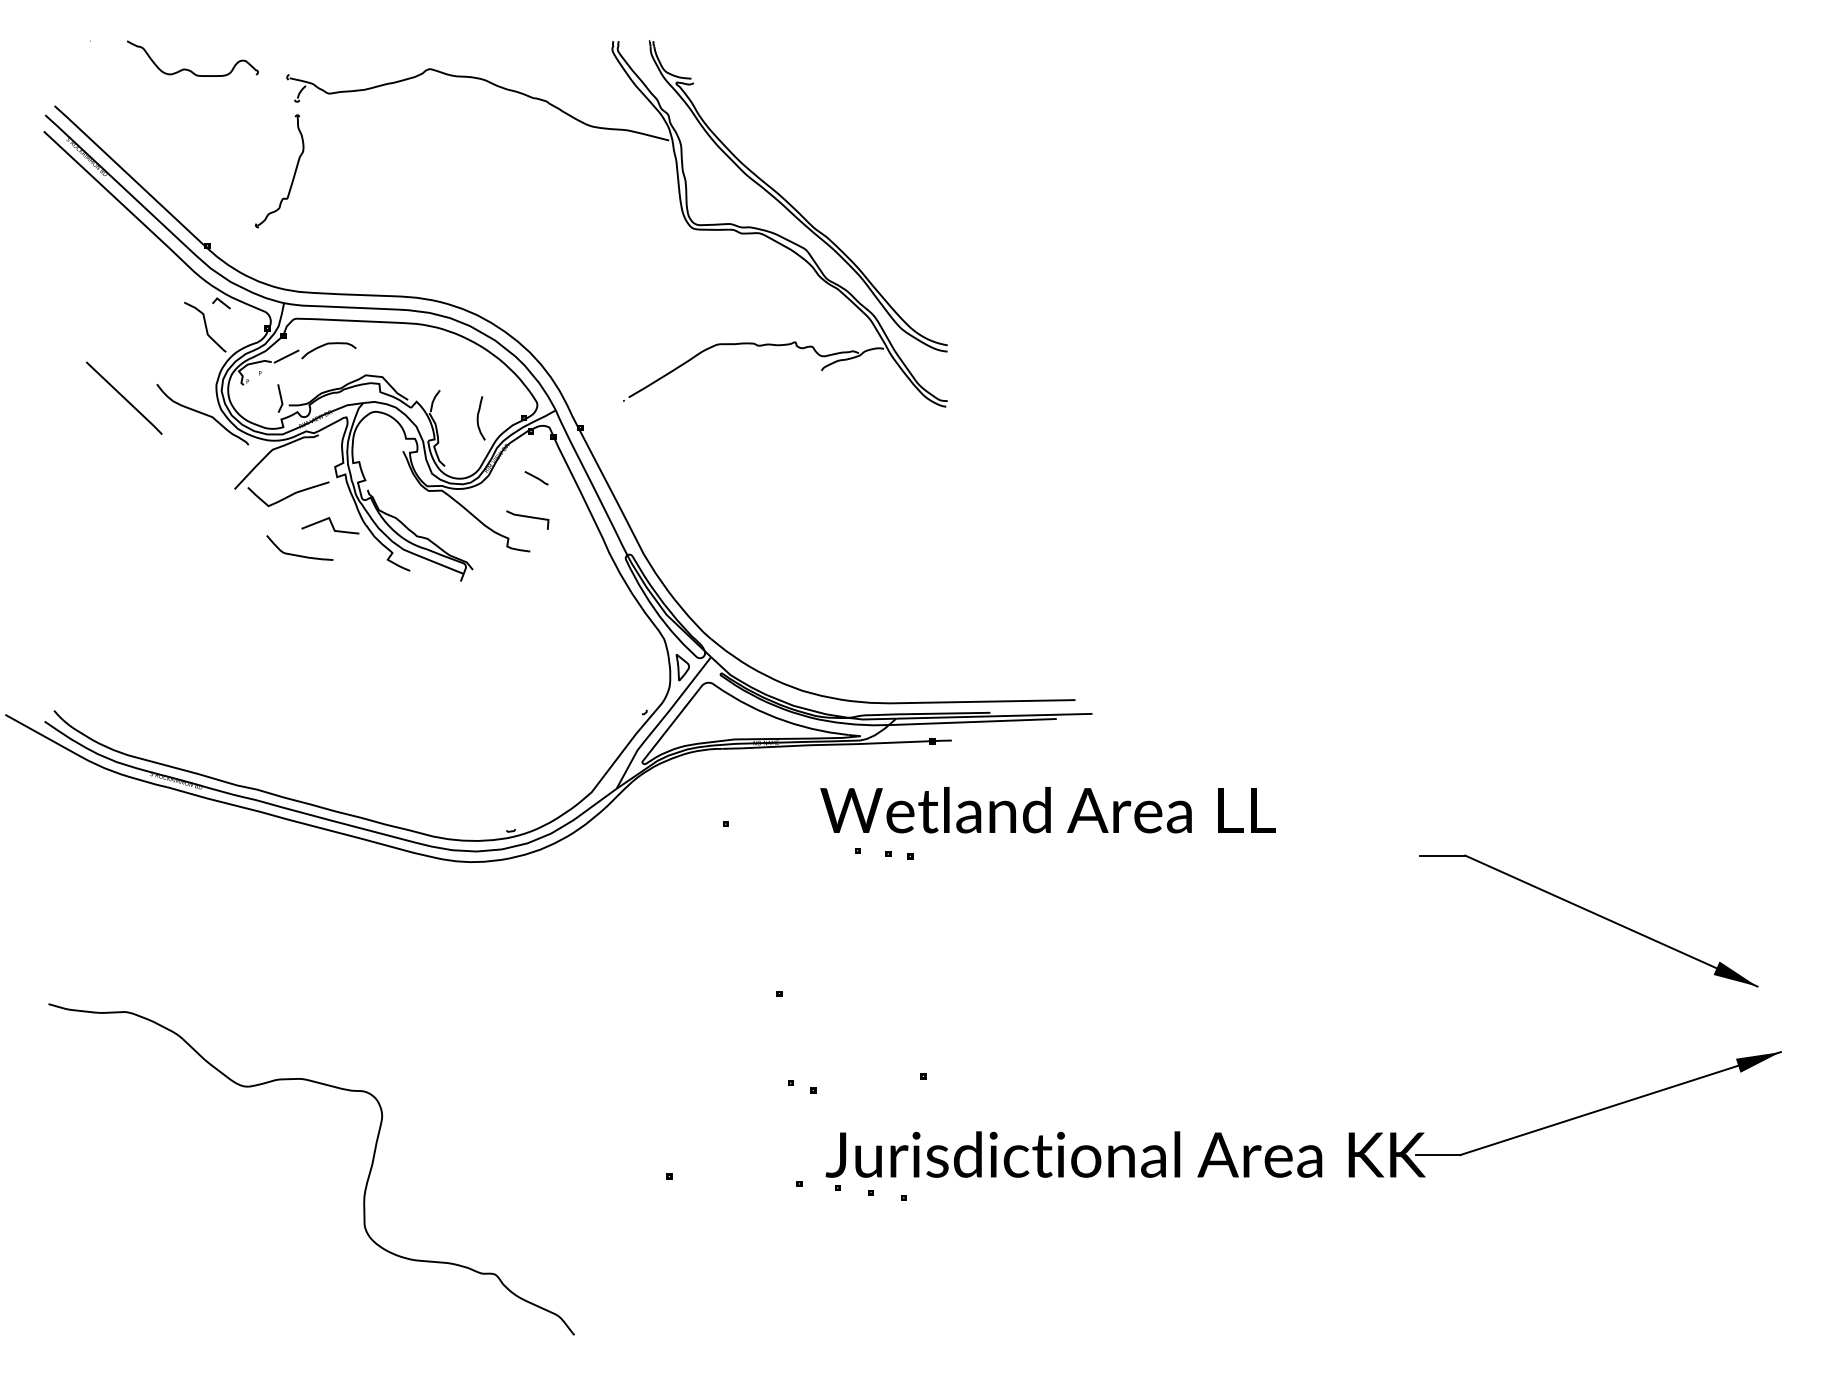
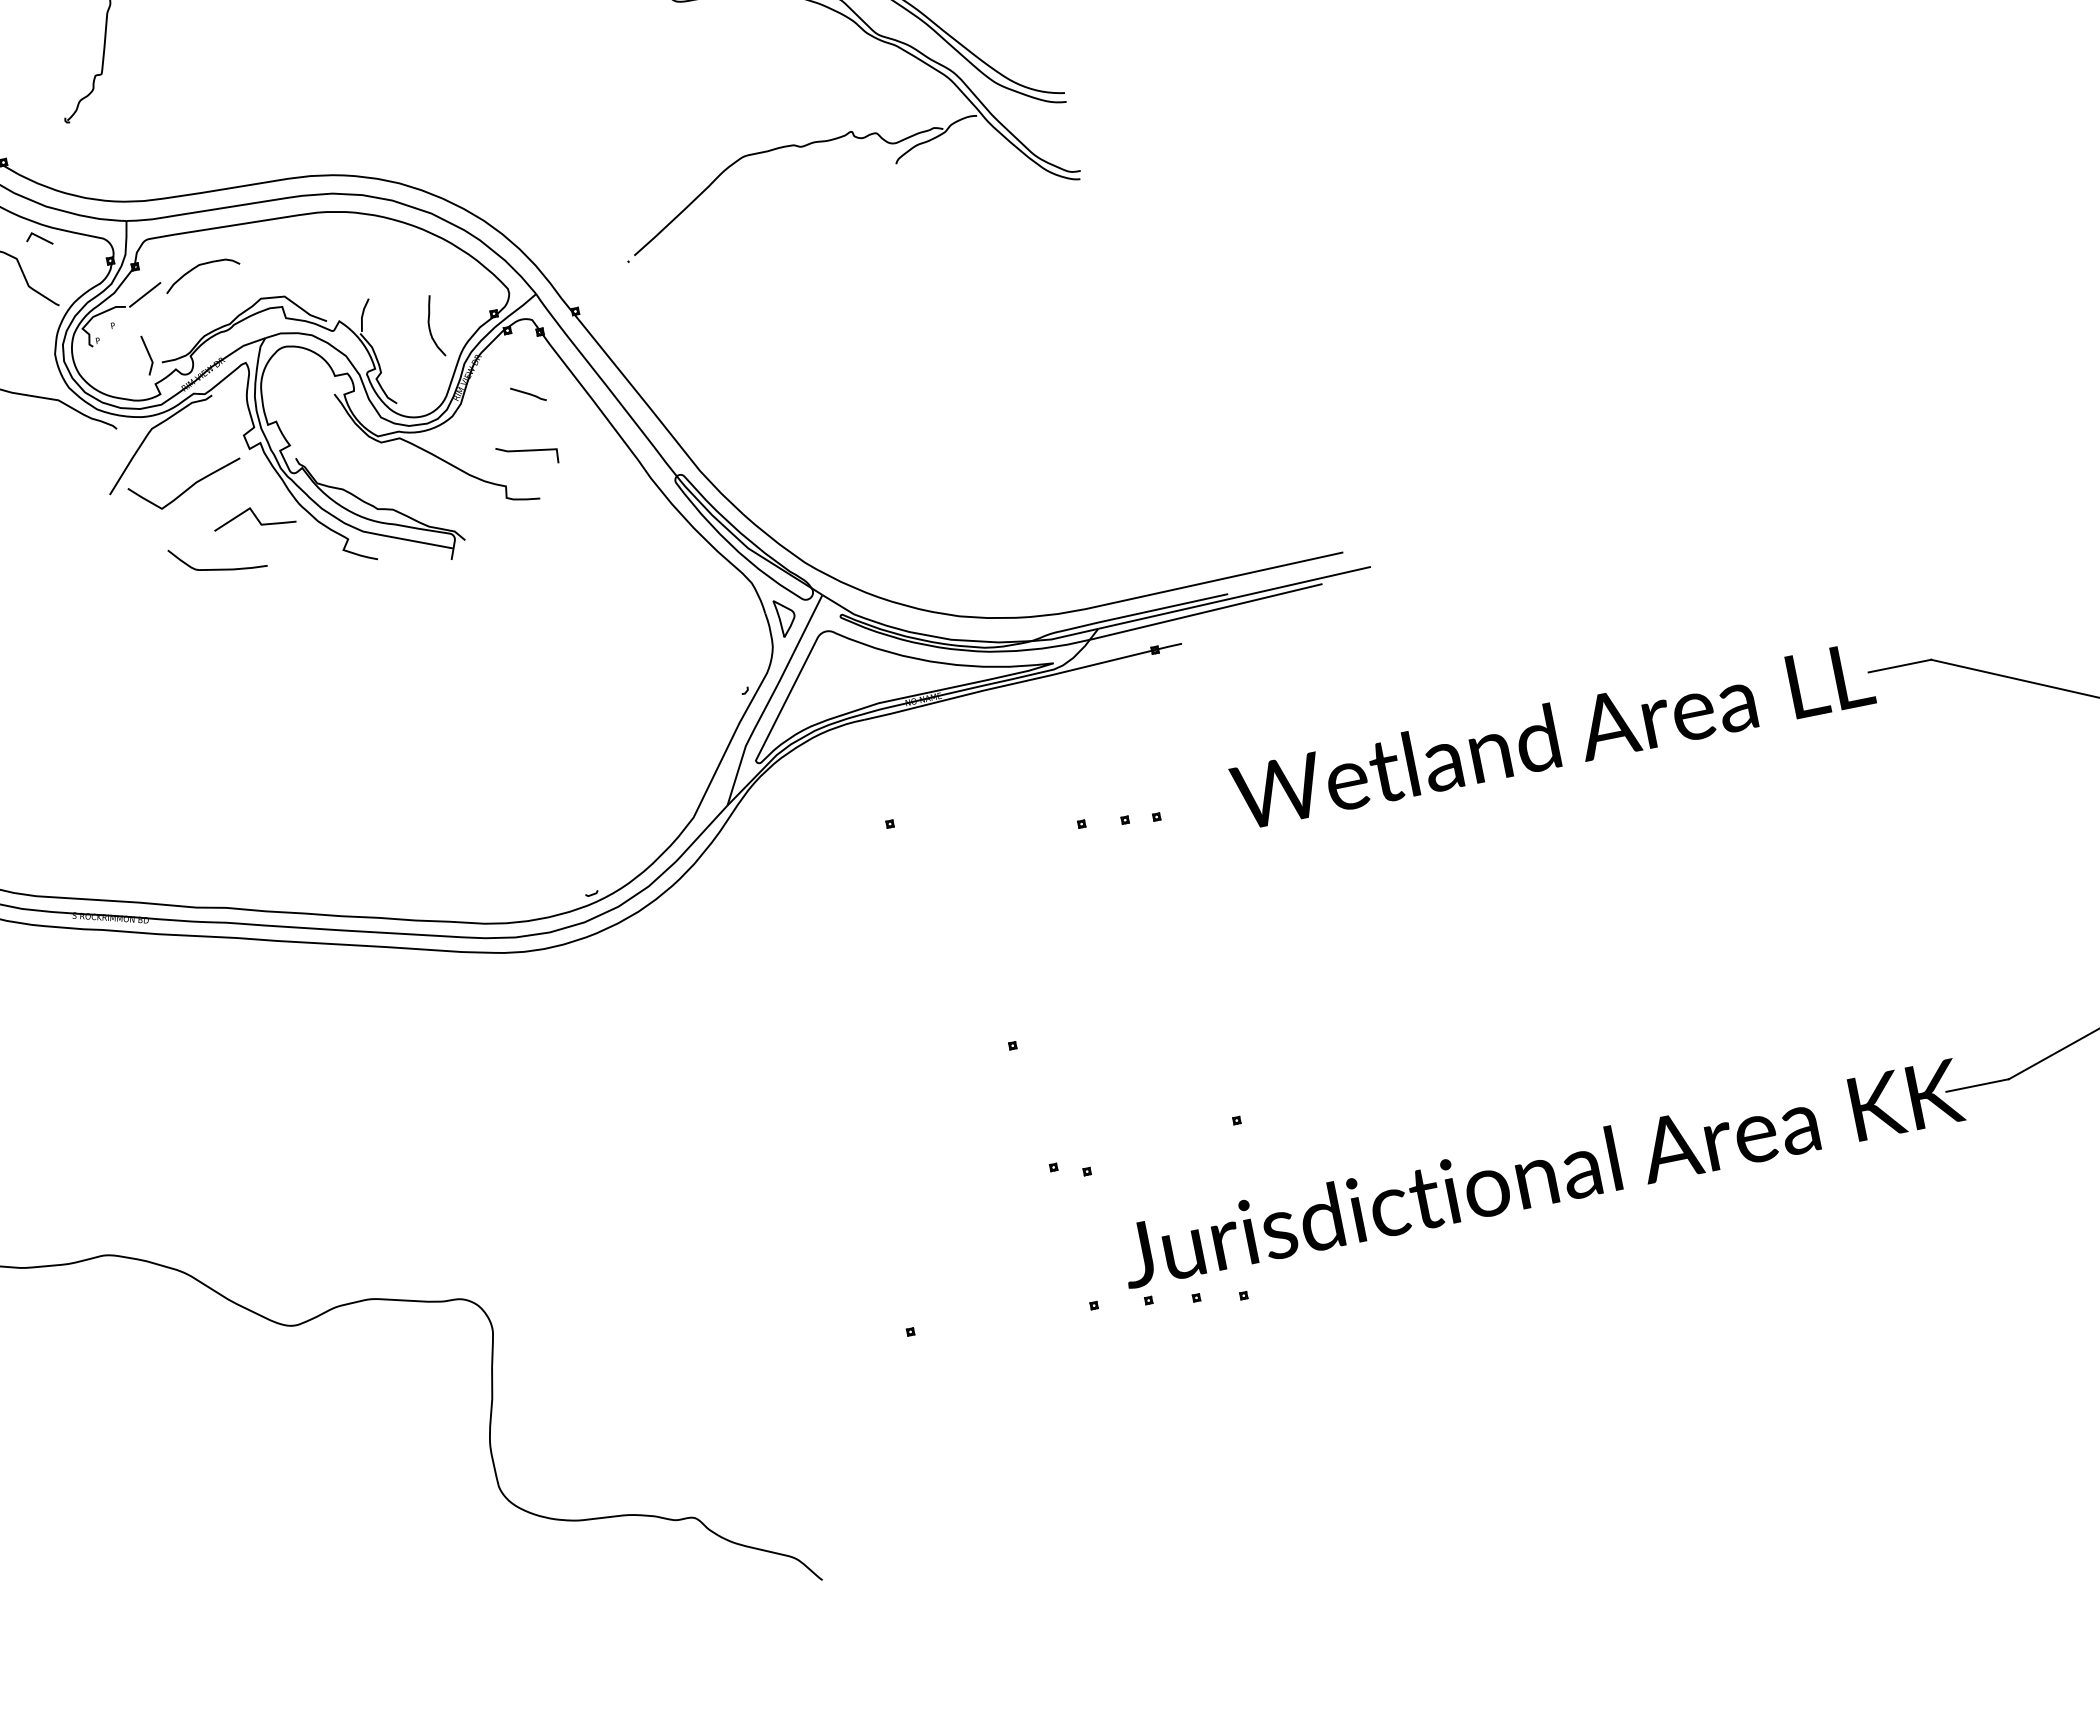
text: (1047, 810) -> (1551, 736), moved

